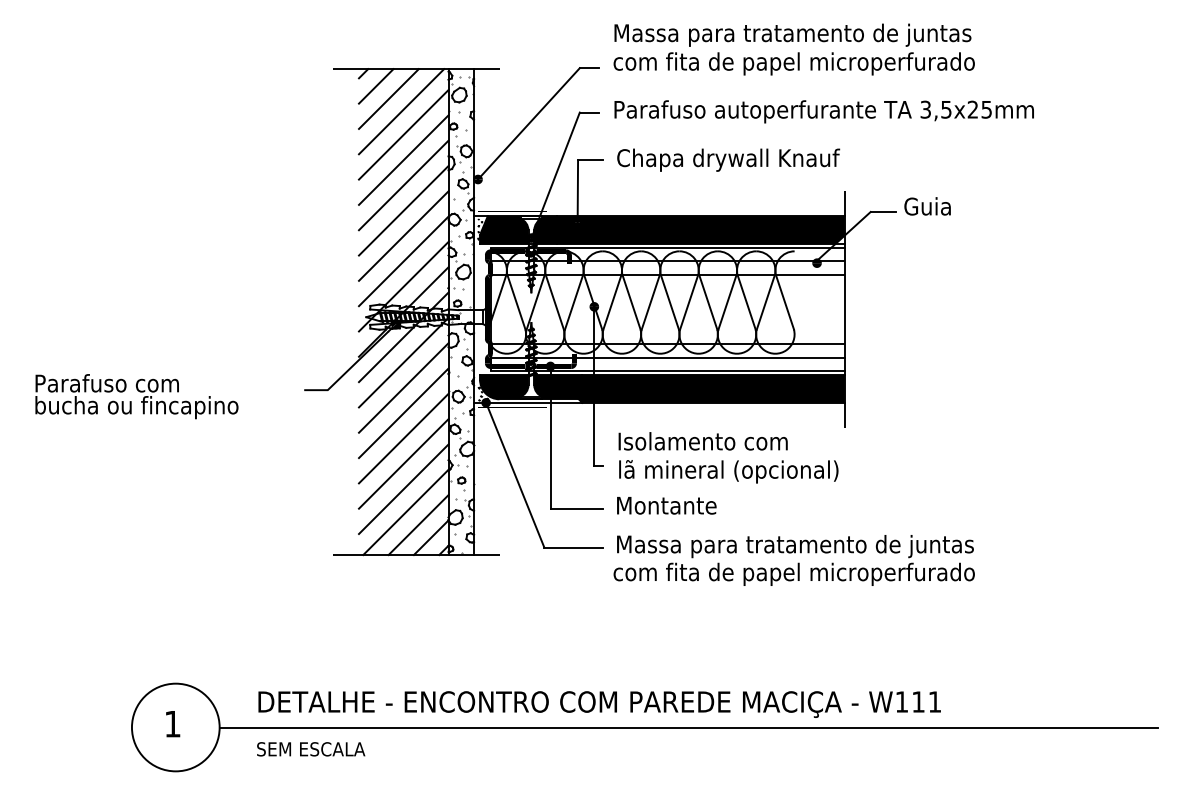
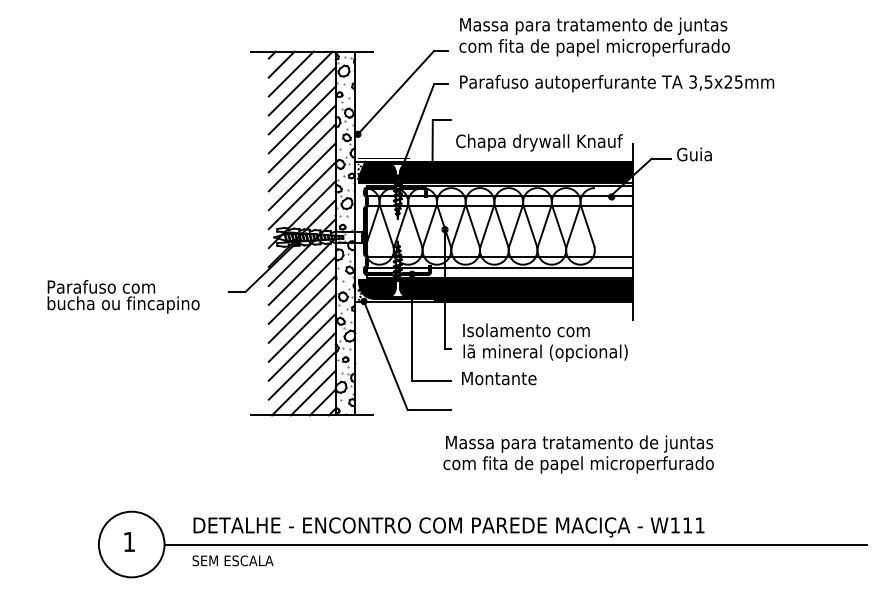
text: (728, 159) -> (539, 142), moved
text: (136, 396) -> (123, 296), moved
text: (794, 560) -> (578, 454), moved

